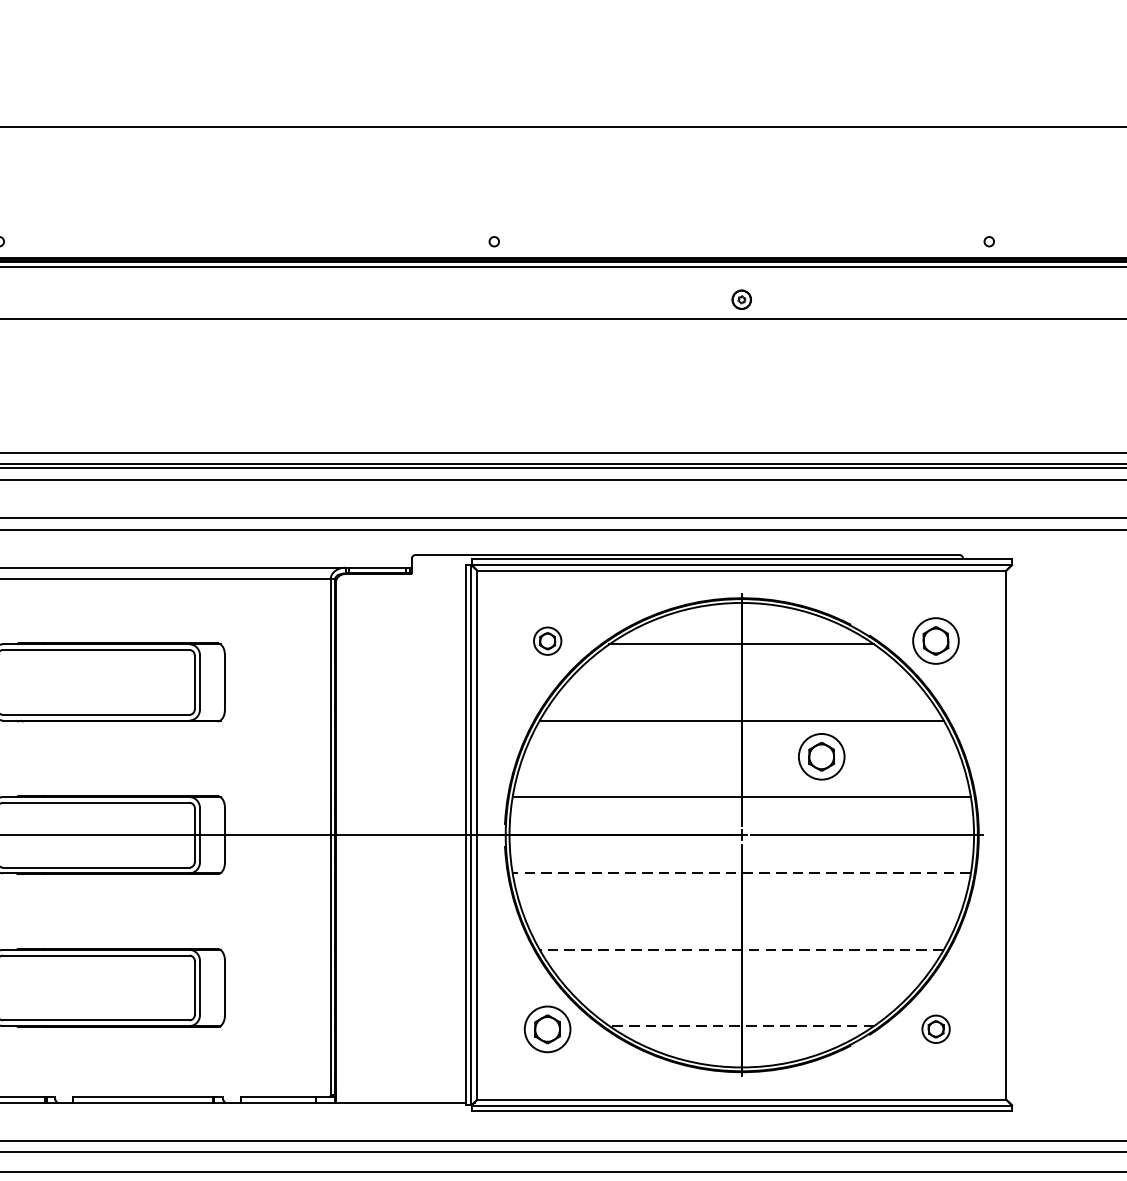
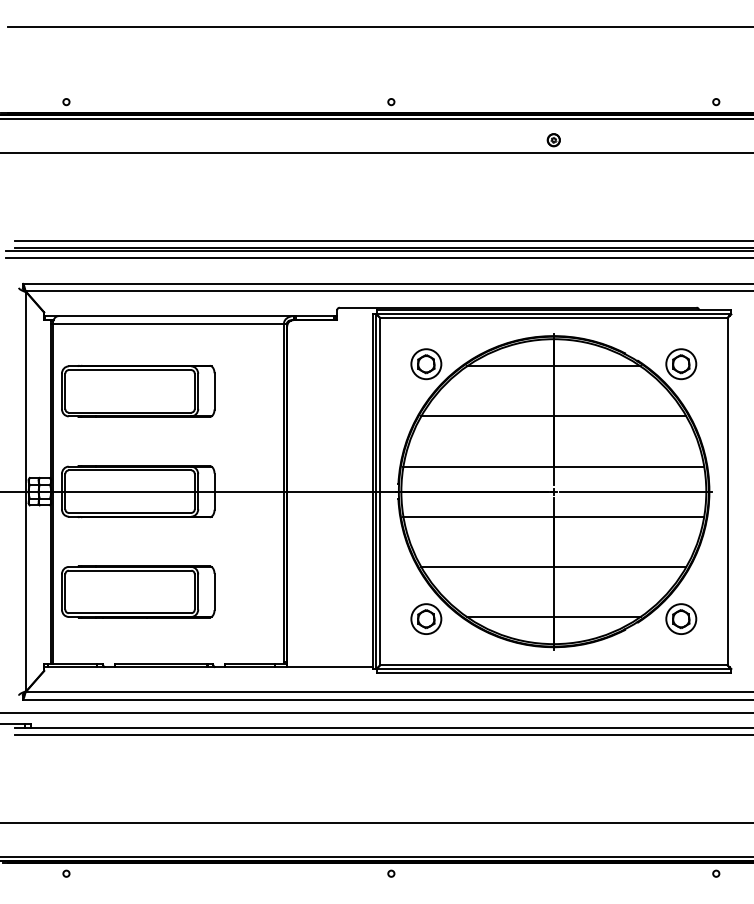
part: (547, 641) -> (426, 364), size x1.67
part: (822, 757) -> (606, 440), removed
line: (741, 873) -> (553, 516), dashed -> solid
line: (741, 949) -> (553, 566), dashed -> solid
line: (741, 1025) -> (553, 616), dashed -> solid
part: (936, 1028) -> (681, 618), size x1.67

